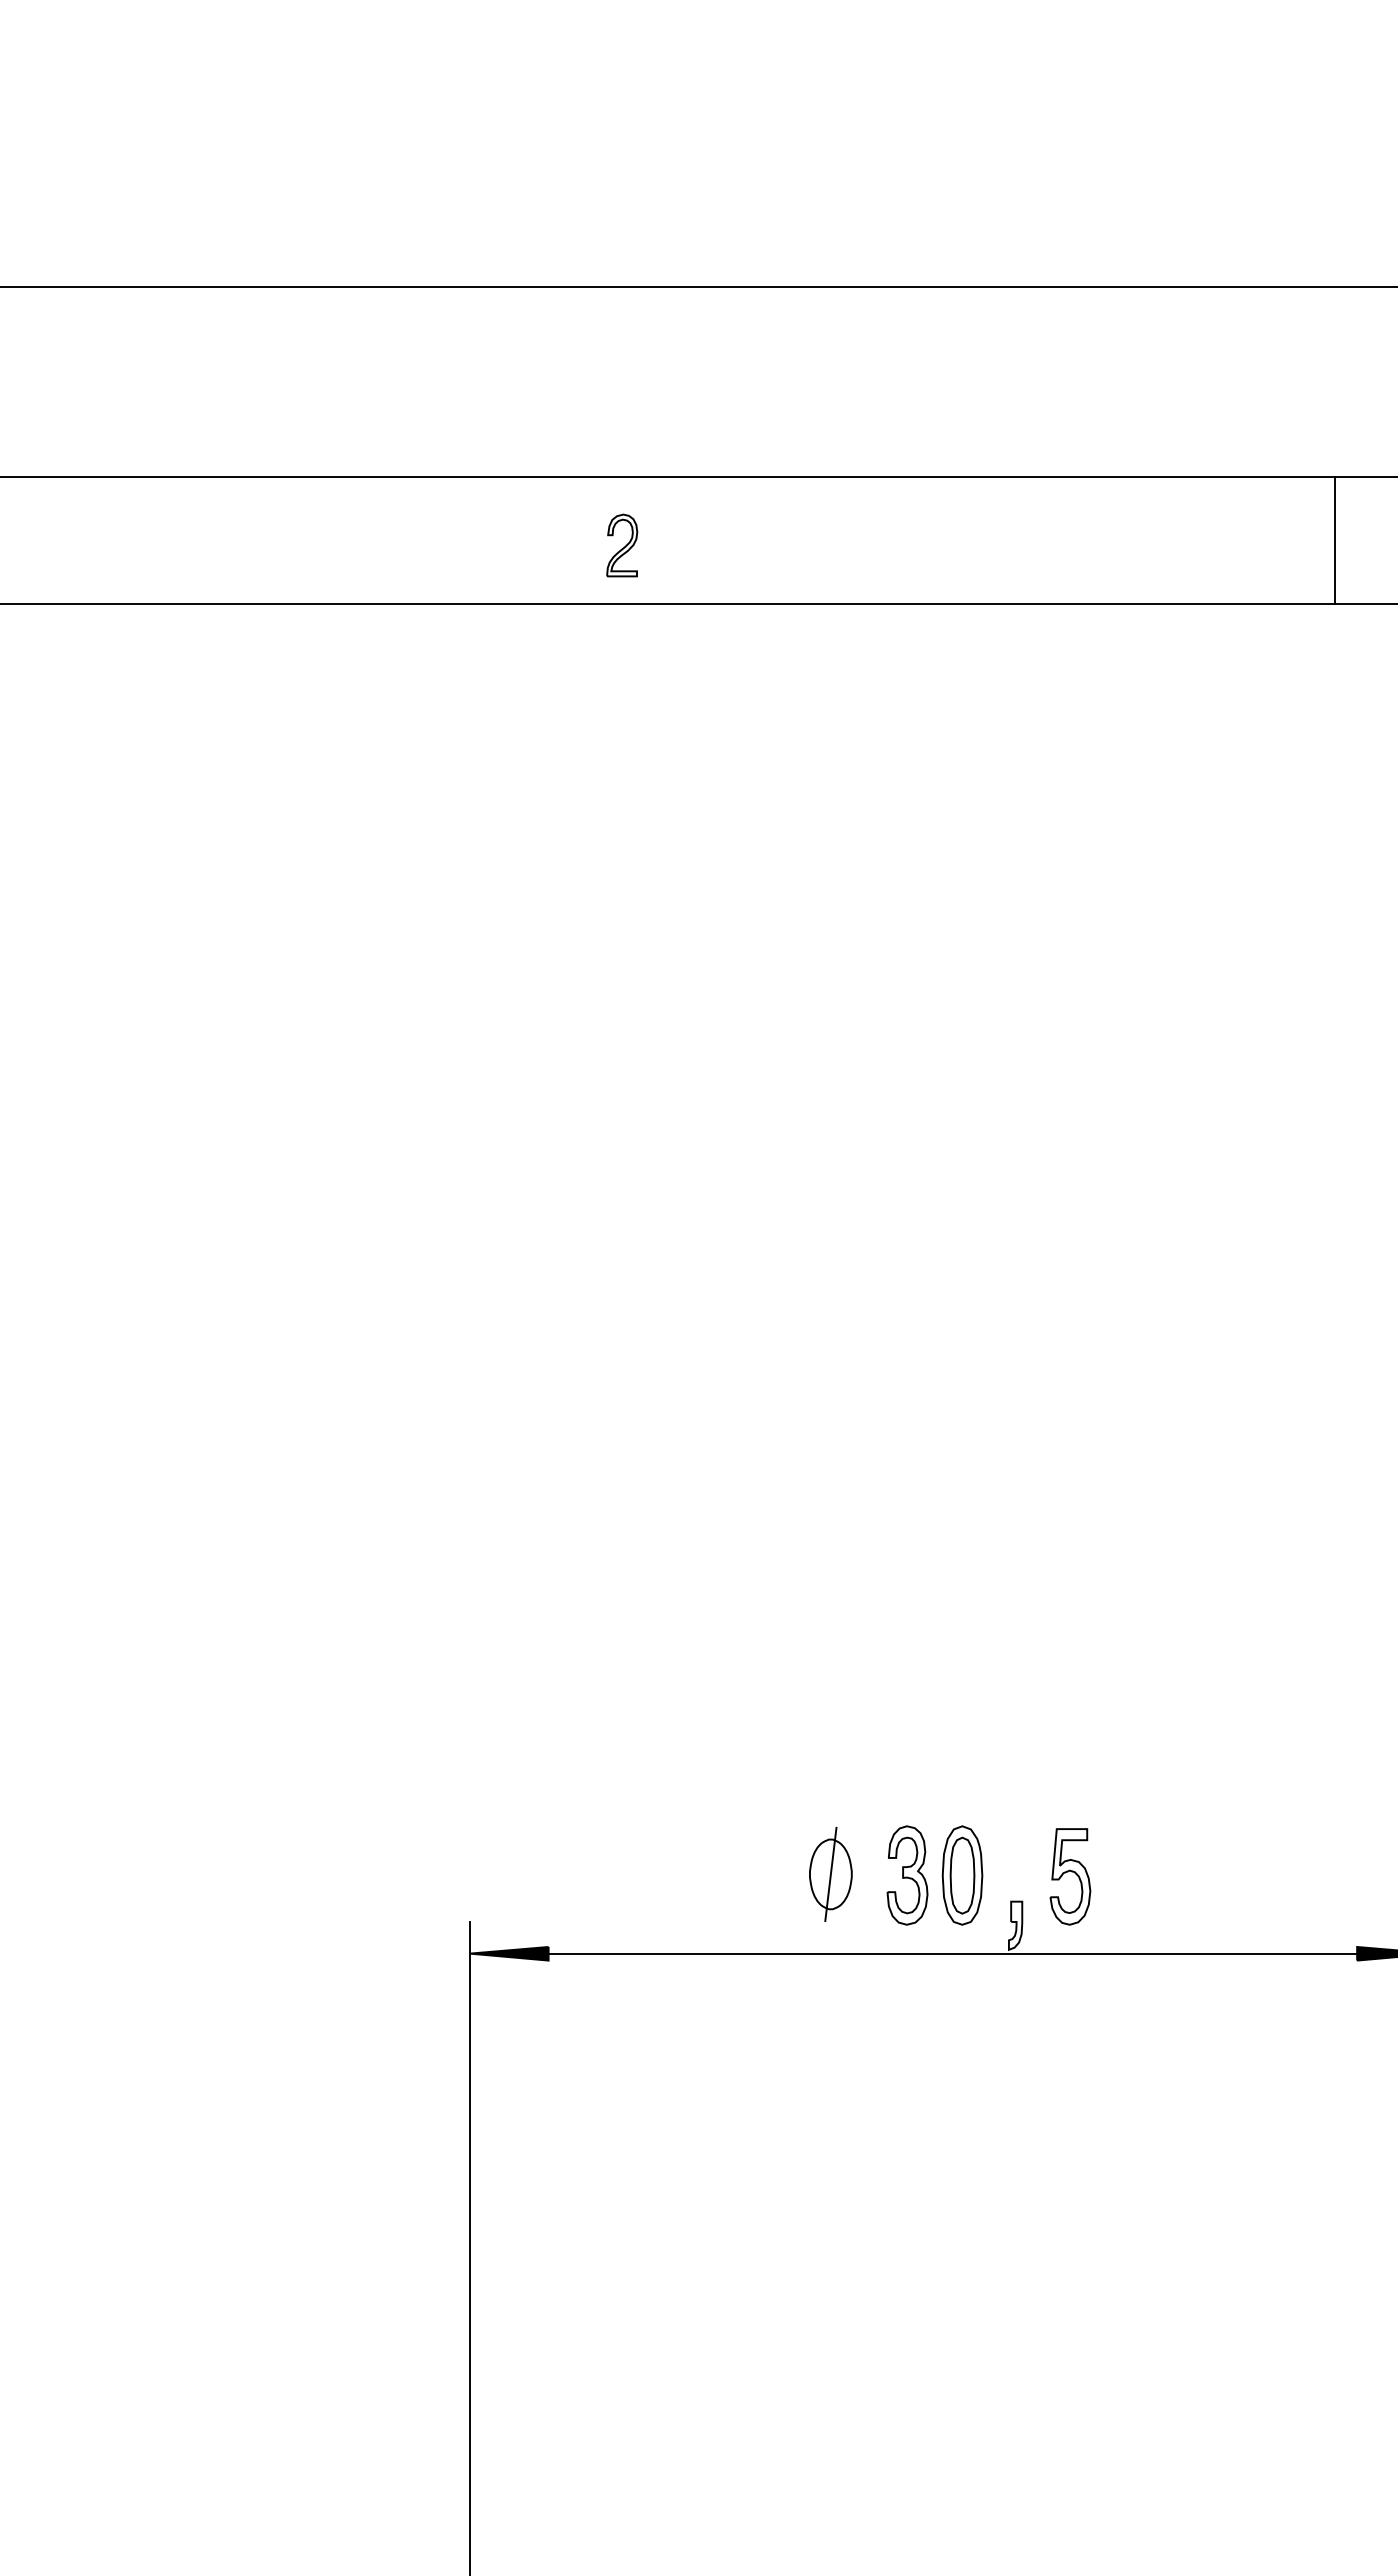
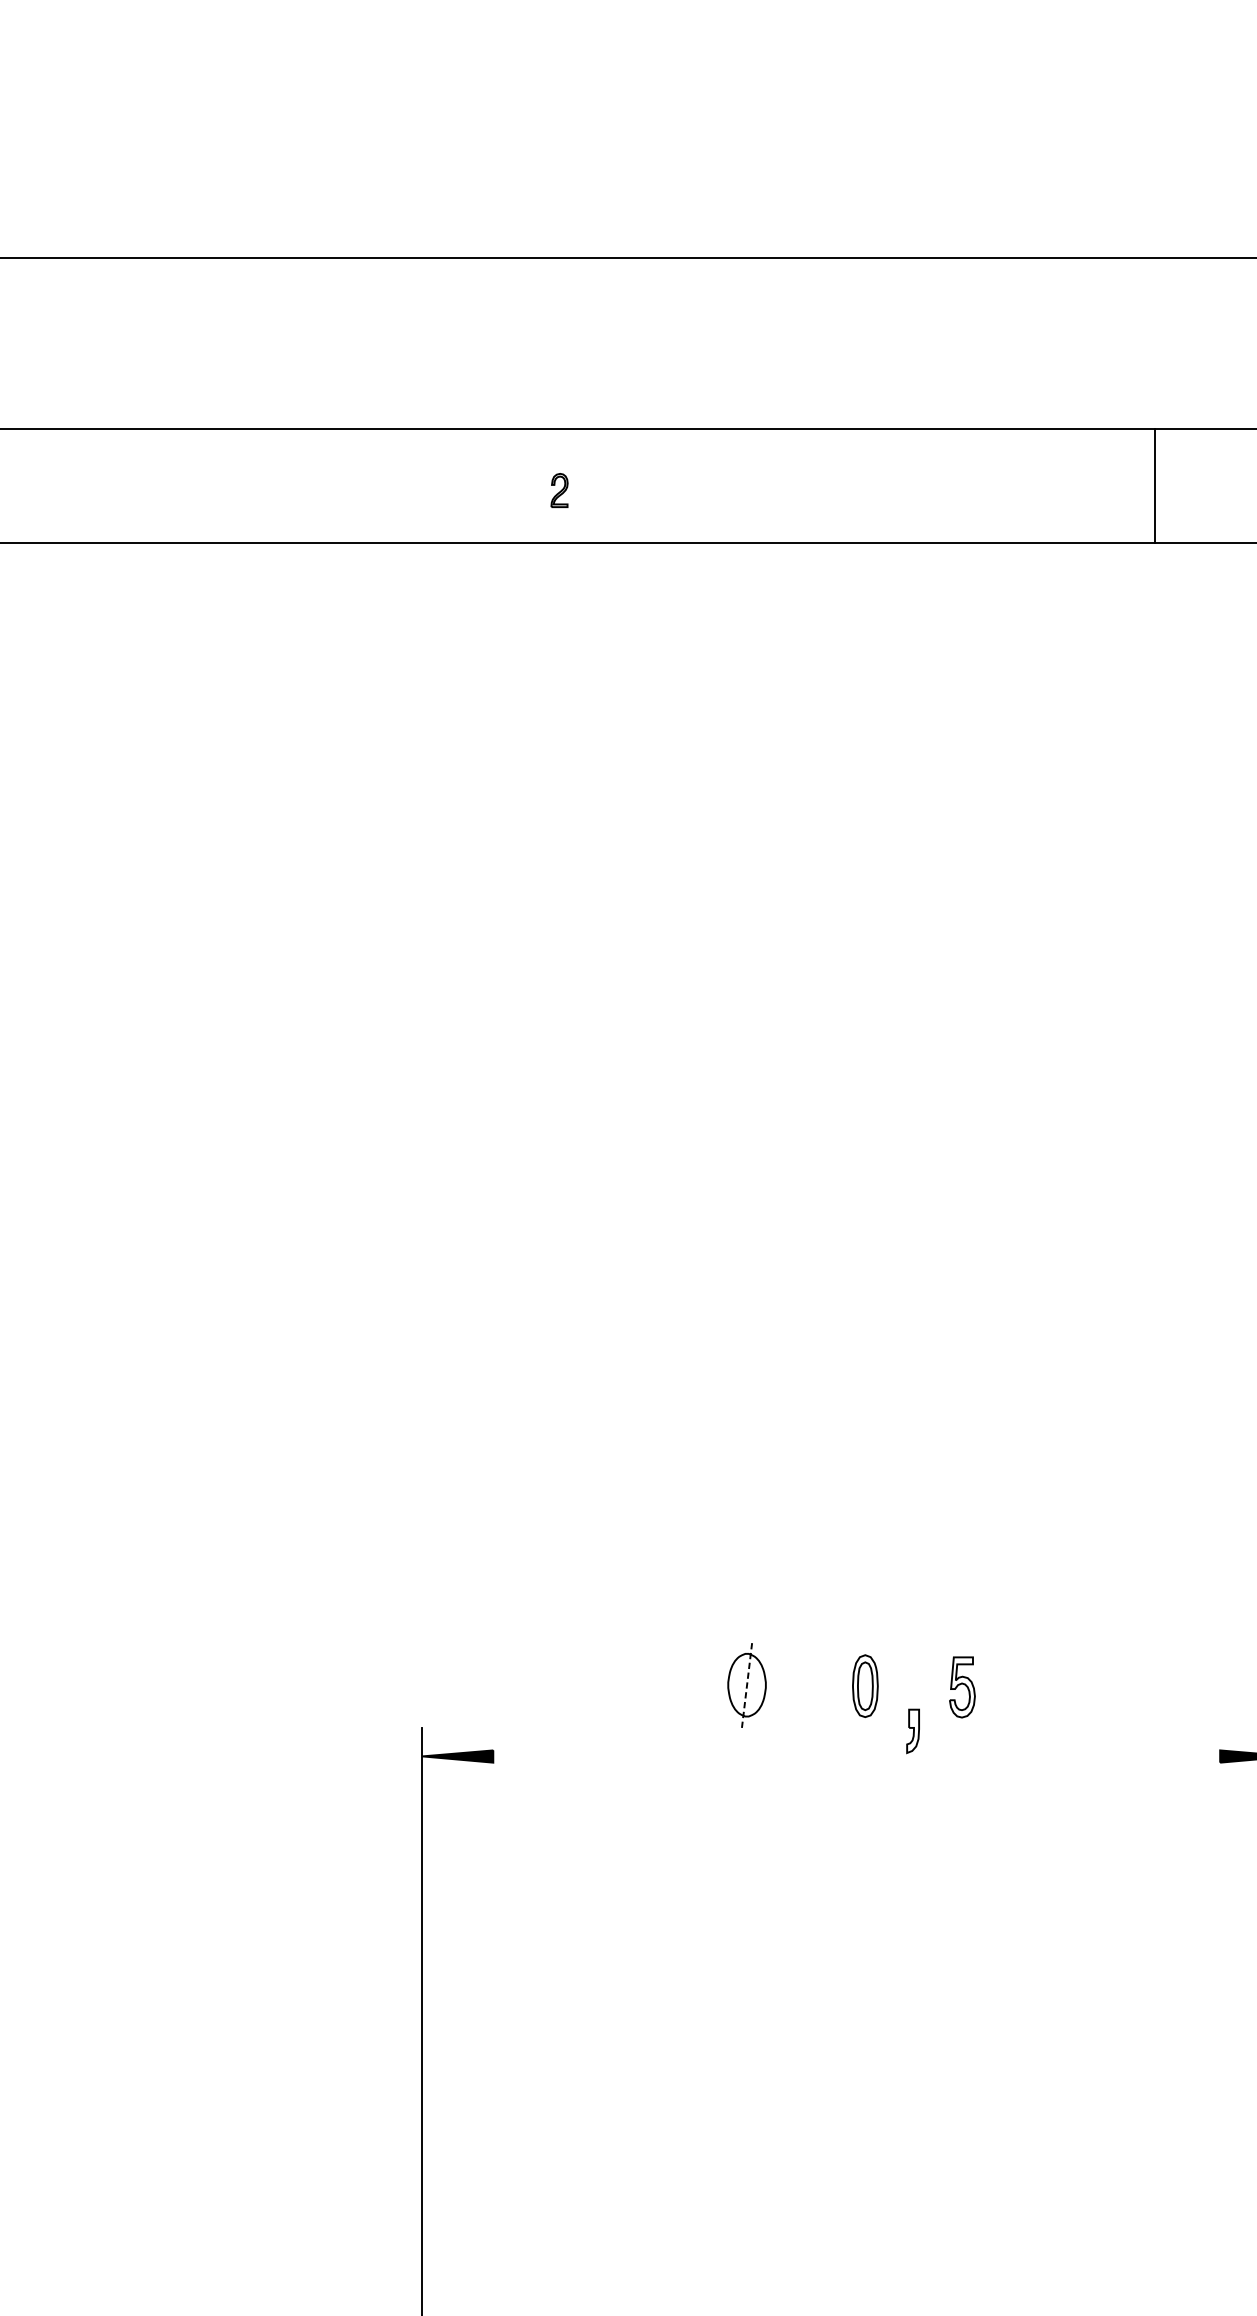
line: (1335, 540) -> (1154, 485), moved
part: (622, 545) -> (559, 490), size x0.6
line: (830, 1874) -> (746, 1685), solid -> dashed
part: (907, 1875) -> (815, 1686), removed
part: (962, 1875) -> (865, 1686), size x0.7
part: (1070, 1876) -> (962, 1687), size x0.7
line: (952, 1953) -> (856, 1756), removed

